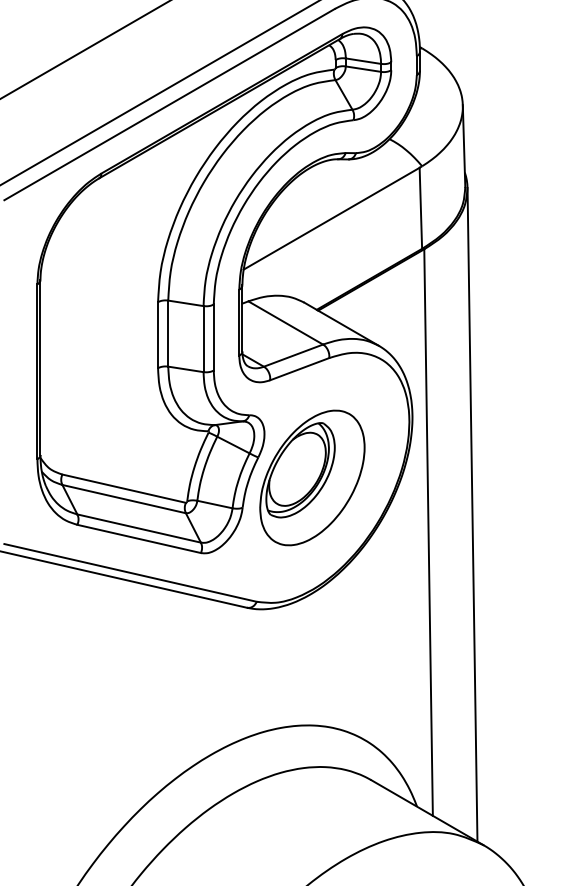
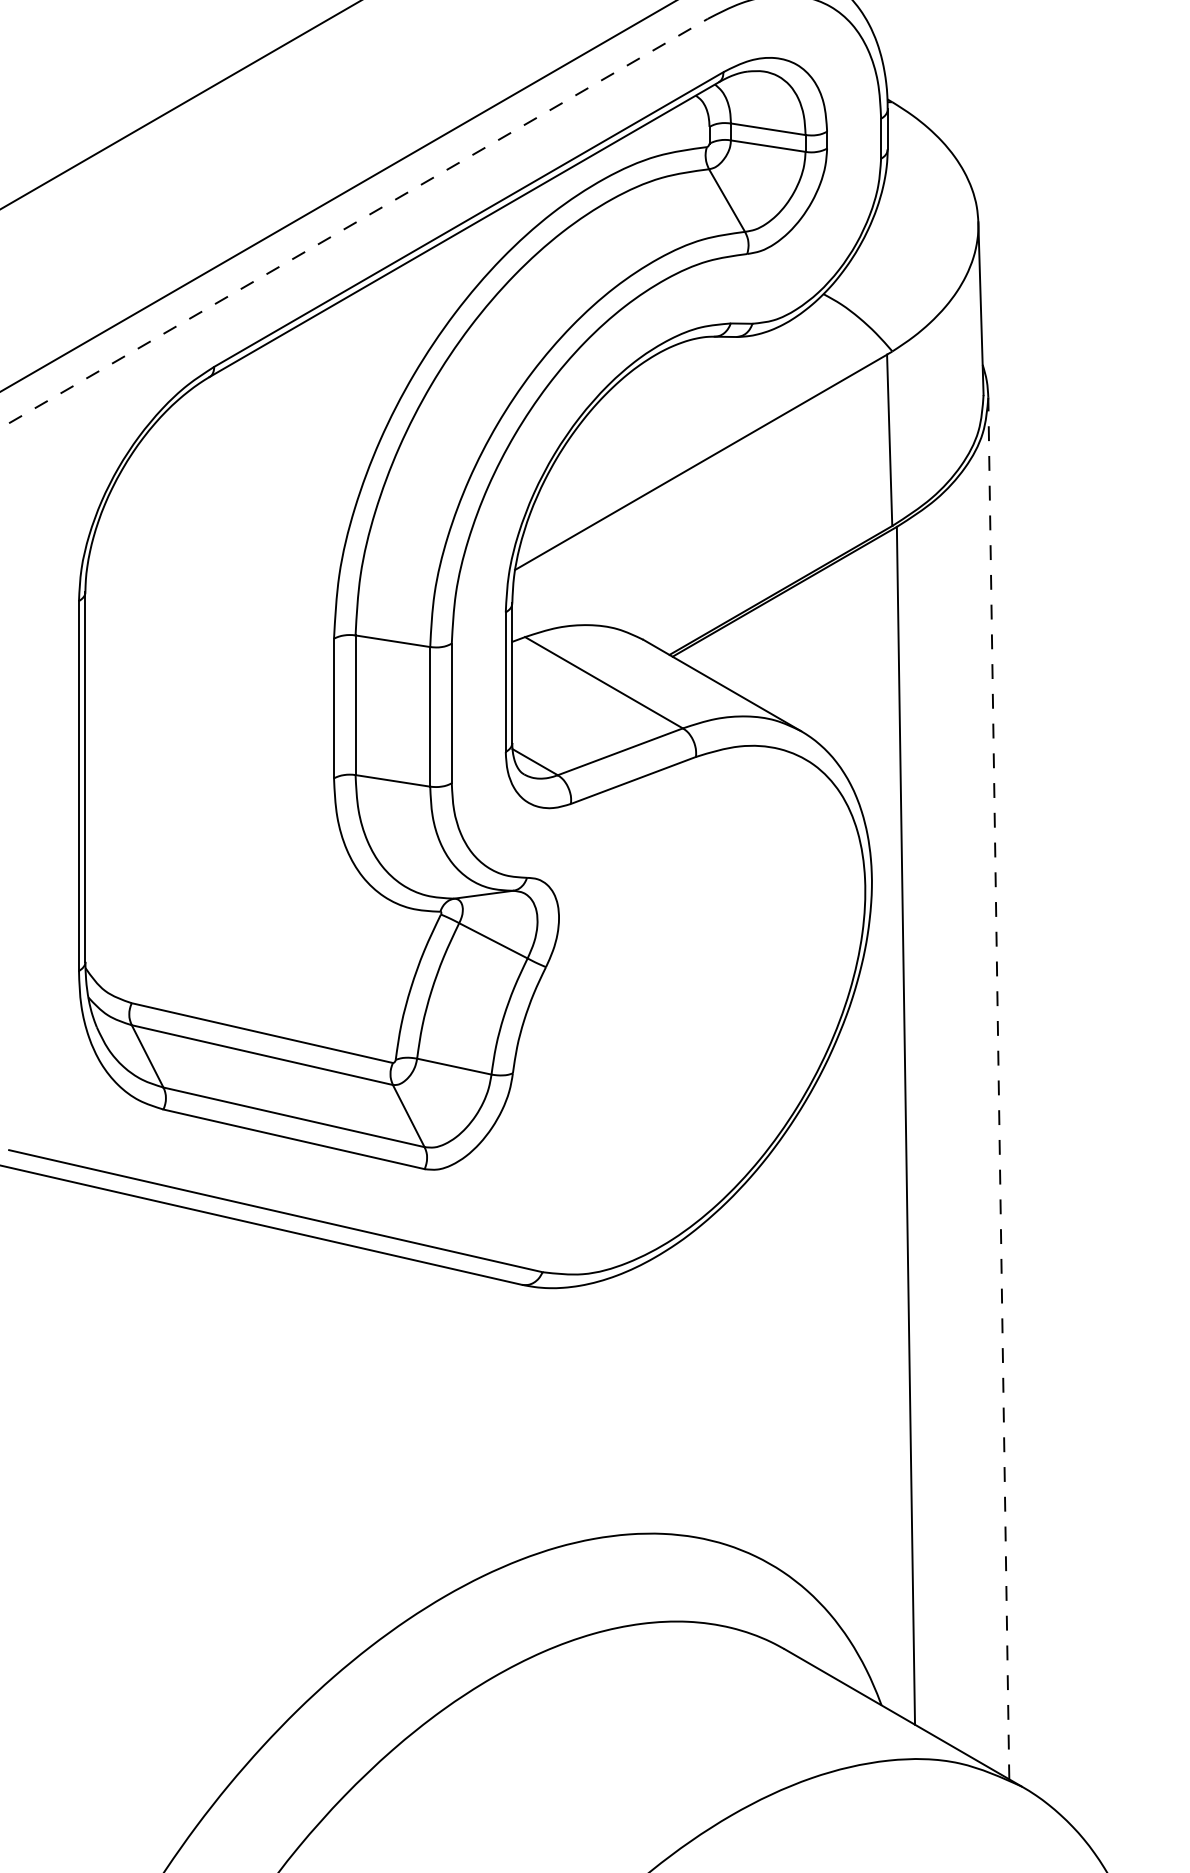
line: (169, 104) -> (358, 220), solid -> dashed
part: (312, 477) -> (660, 1009), removed
line: (472, 514) -> (998, 1087), solid -> dashed

